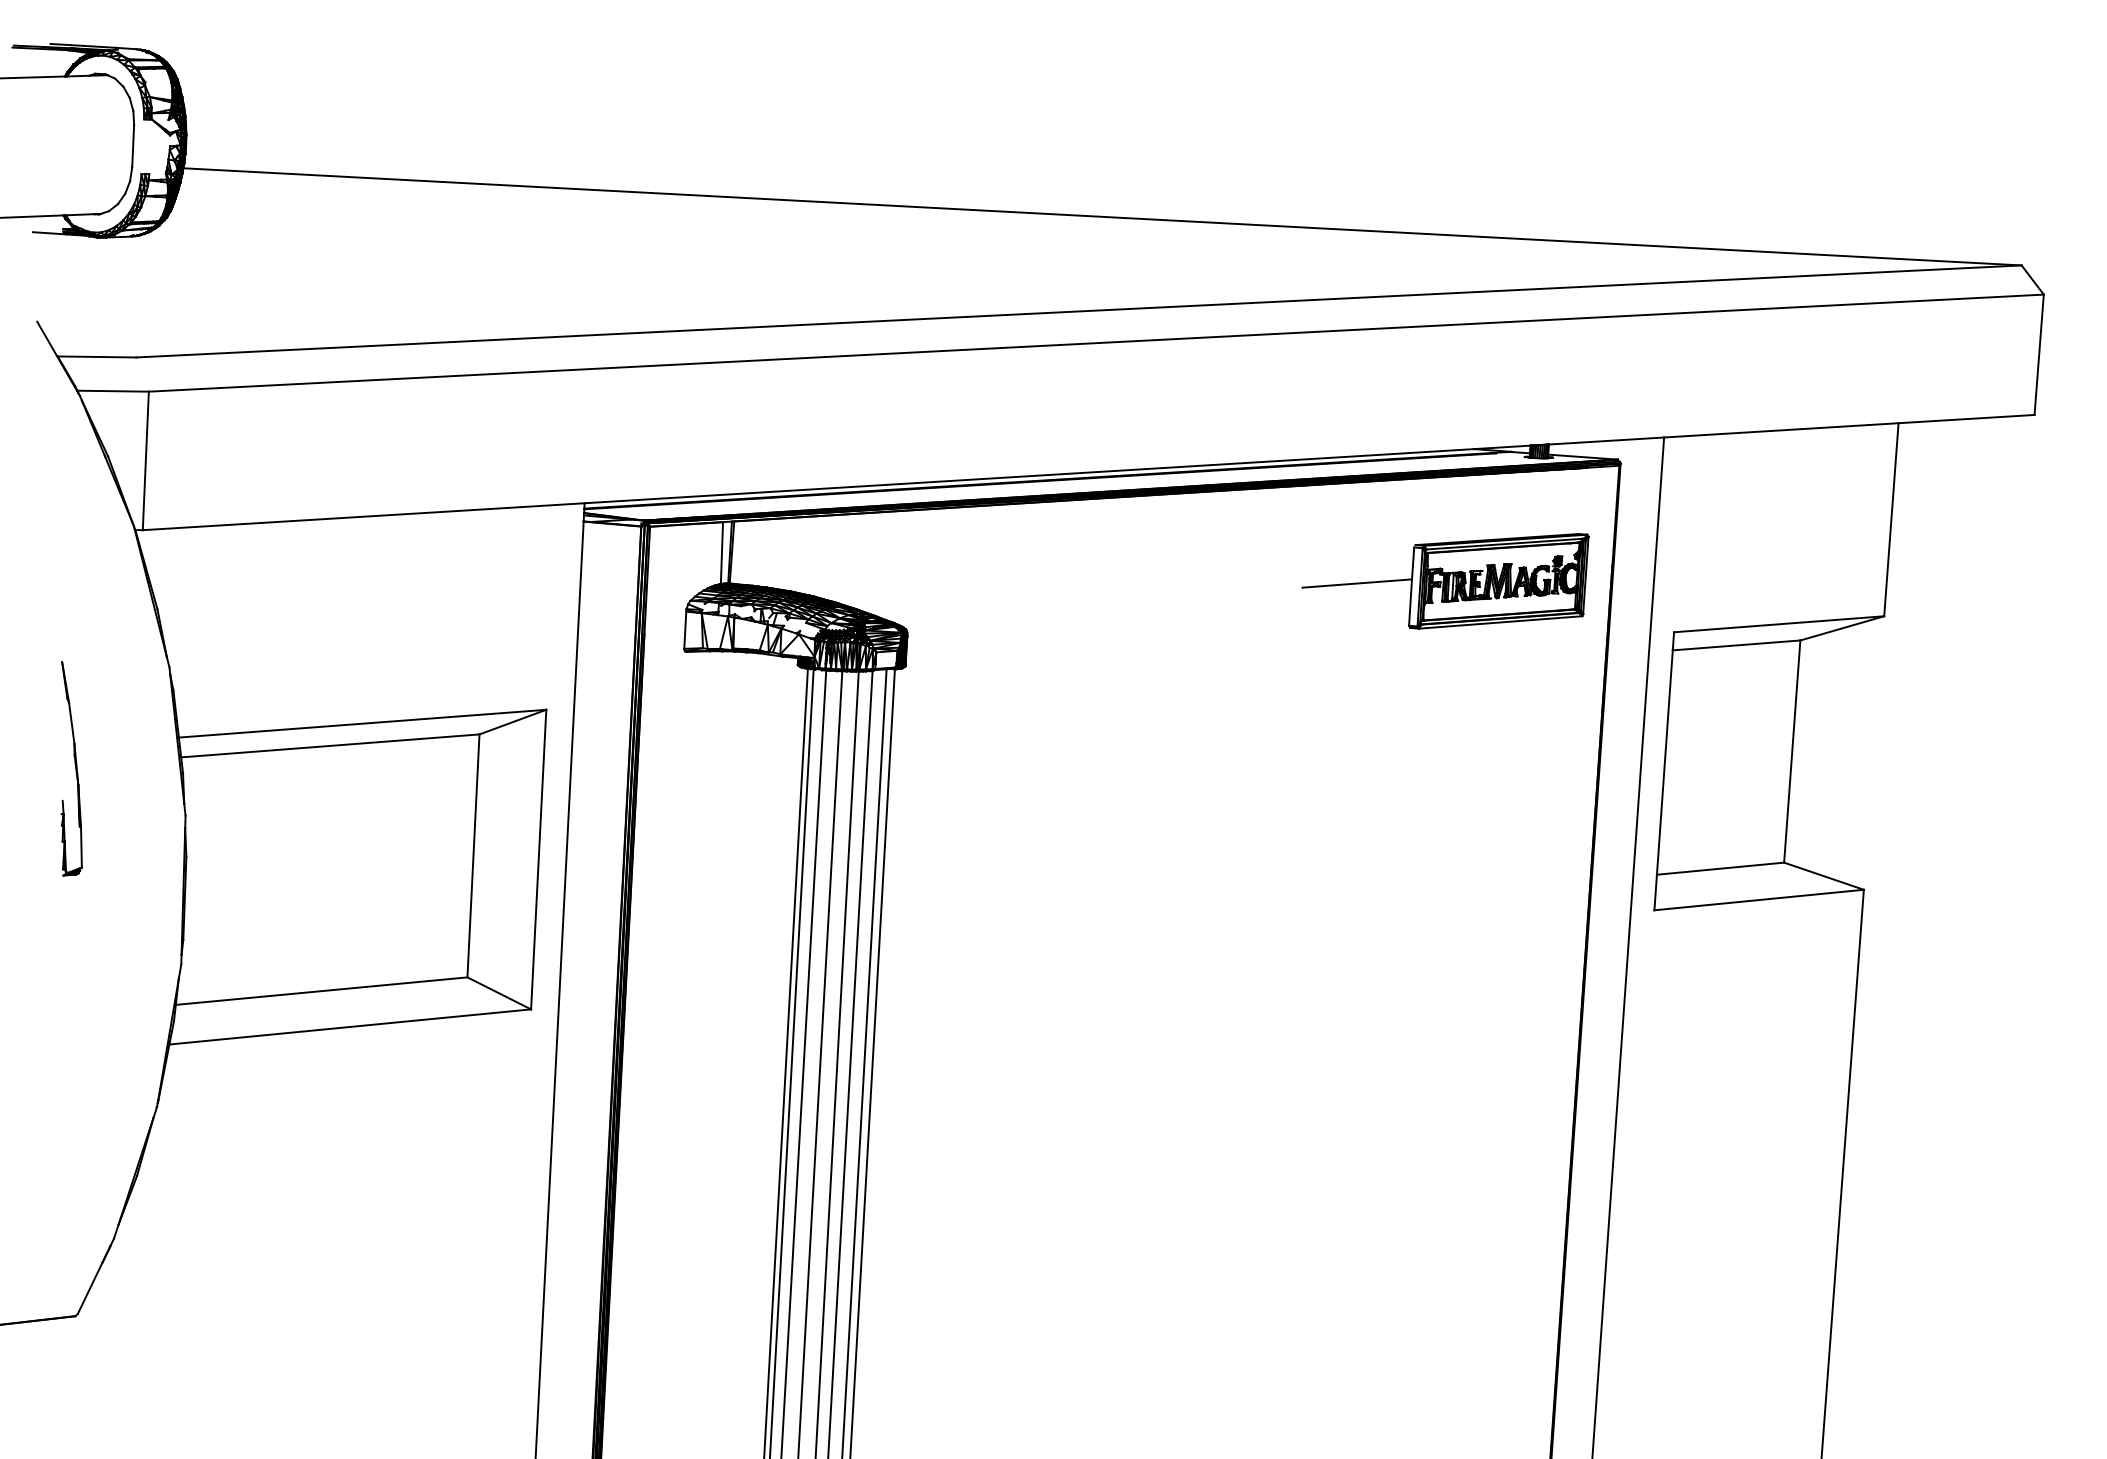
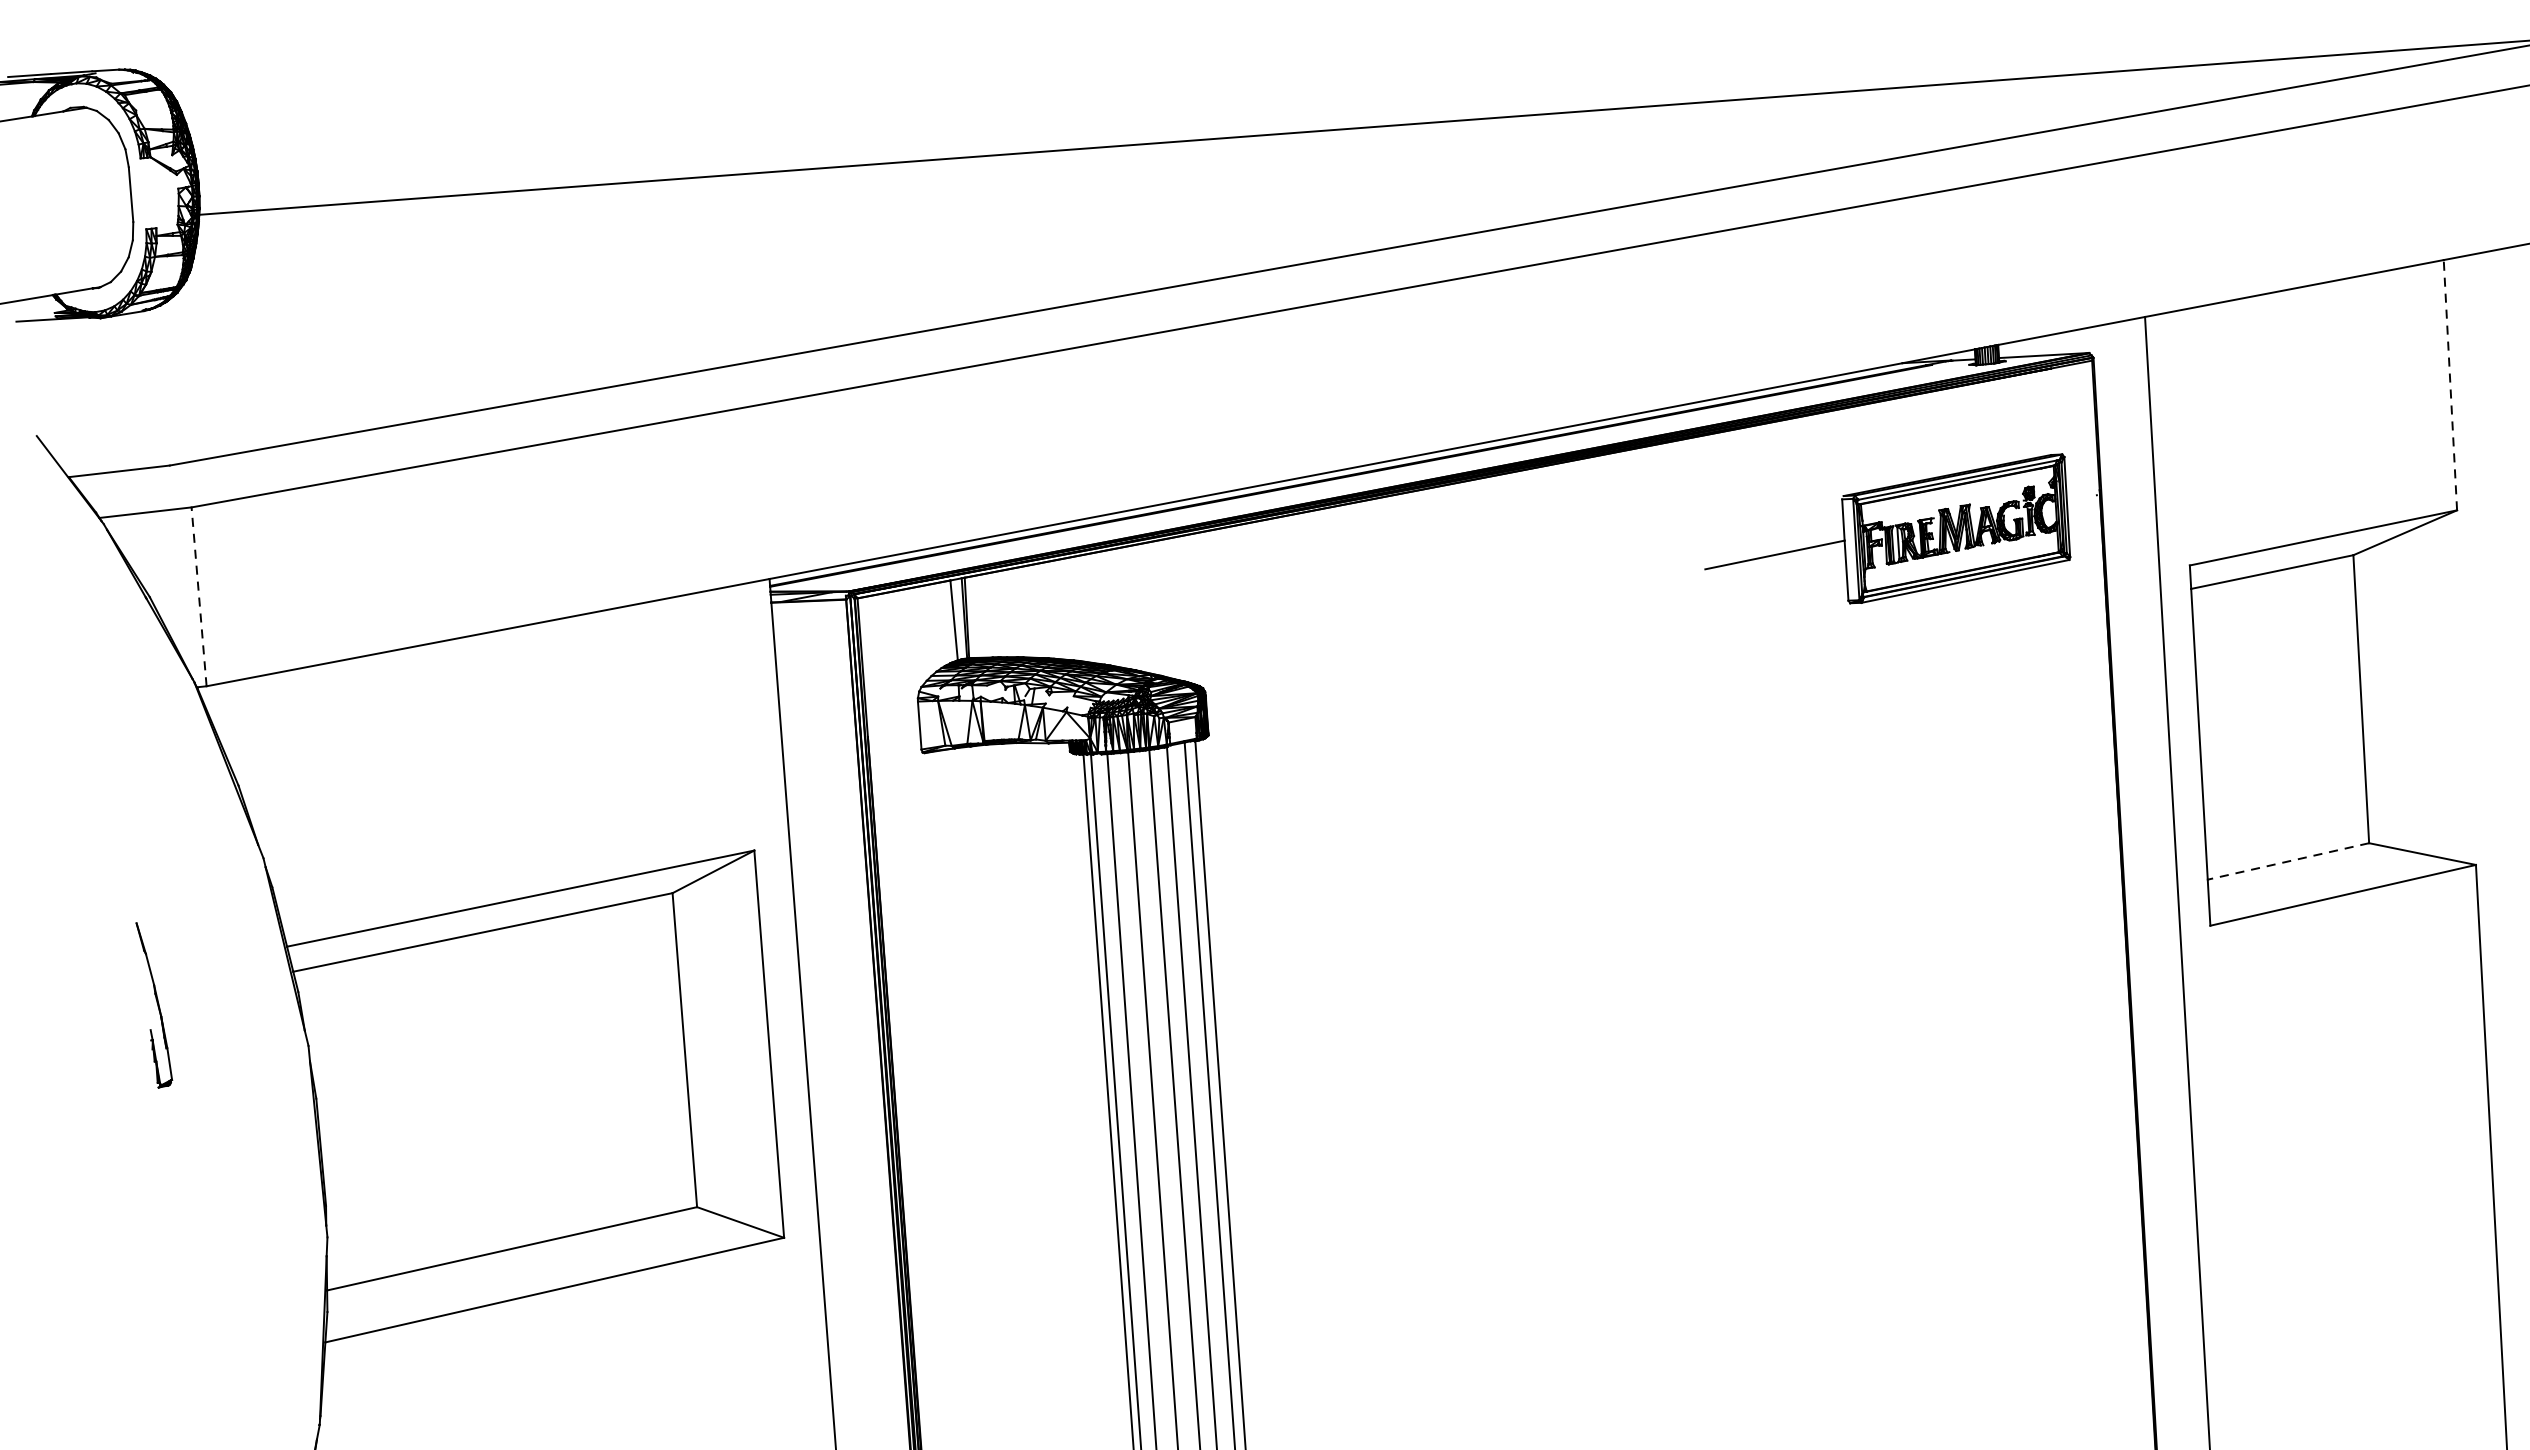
line: (145, 460) -> (198, 596), solid -> dashed
line: (1891, 519) -> (2450, 384), solid -> dashed
part: (71, 768) -> (154, 1004), size x0.6
line: (1720, 868) -> (2288, 861), solid -> dashed

